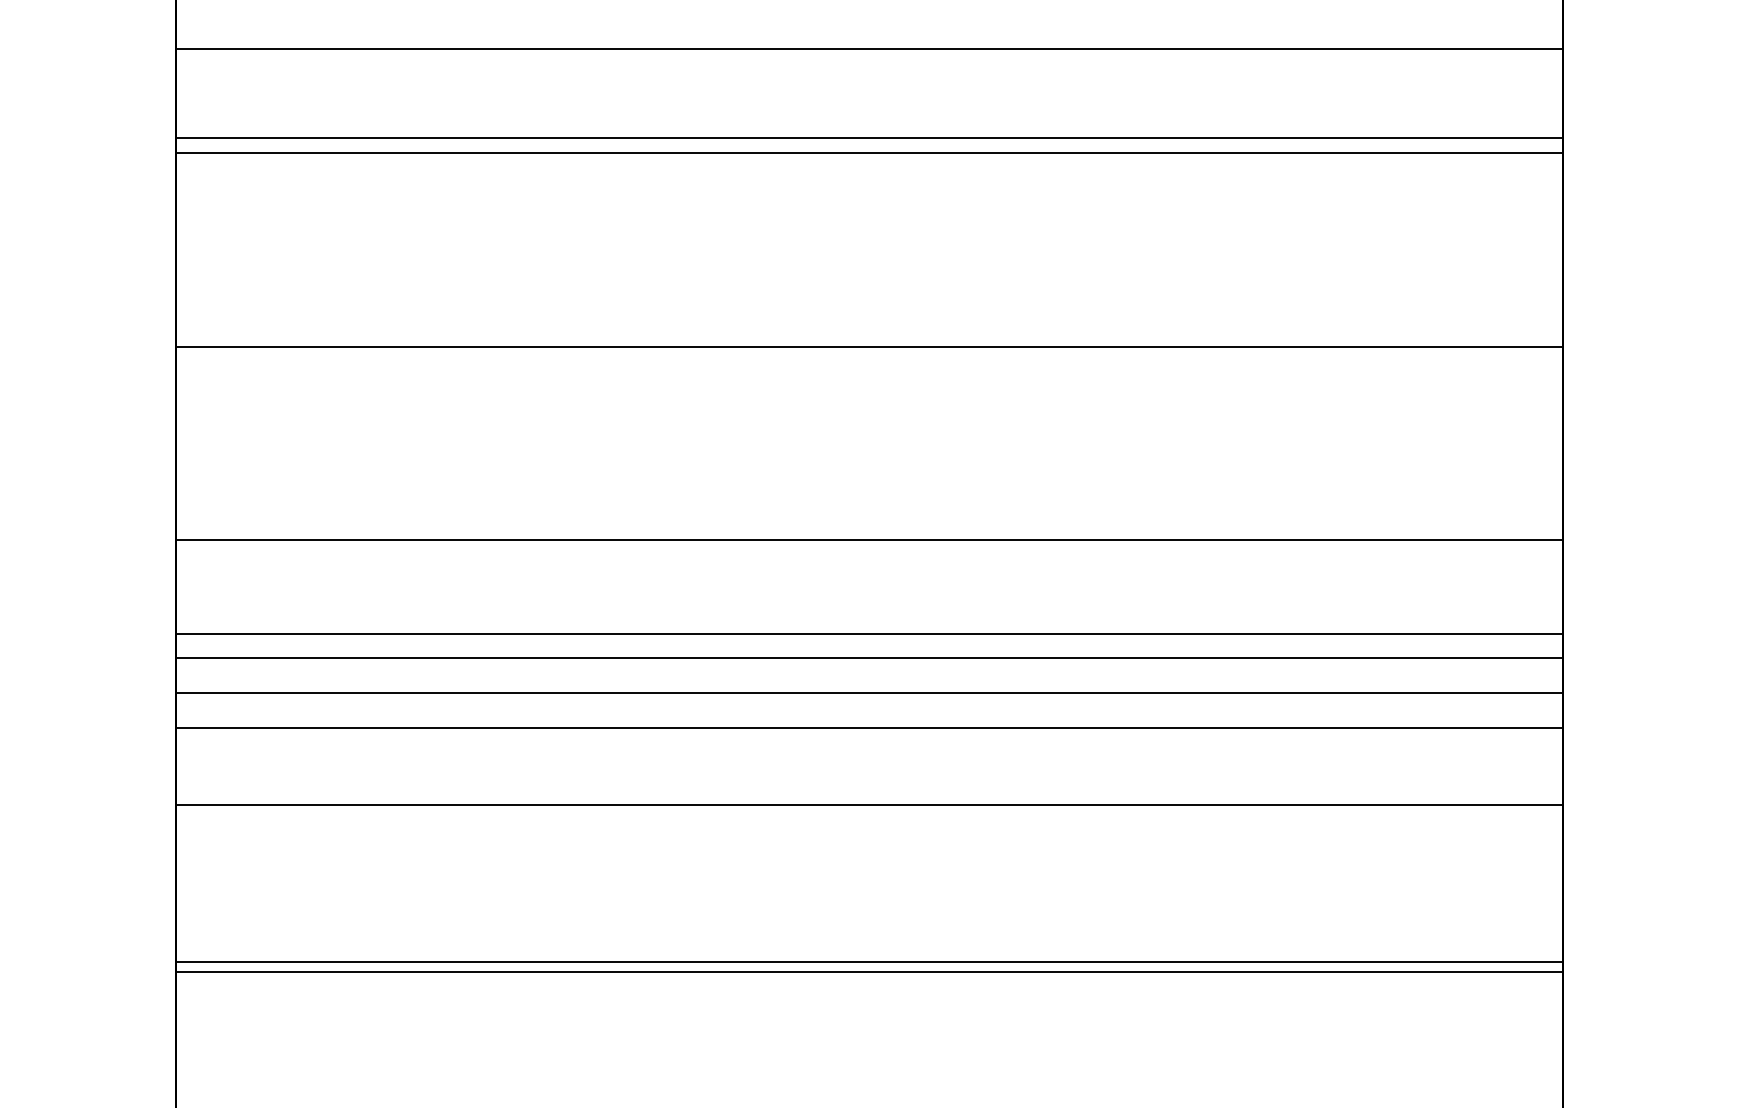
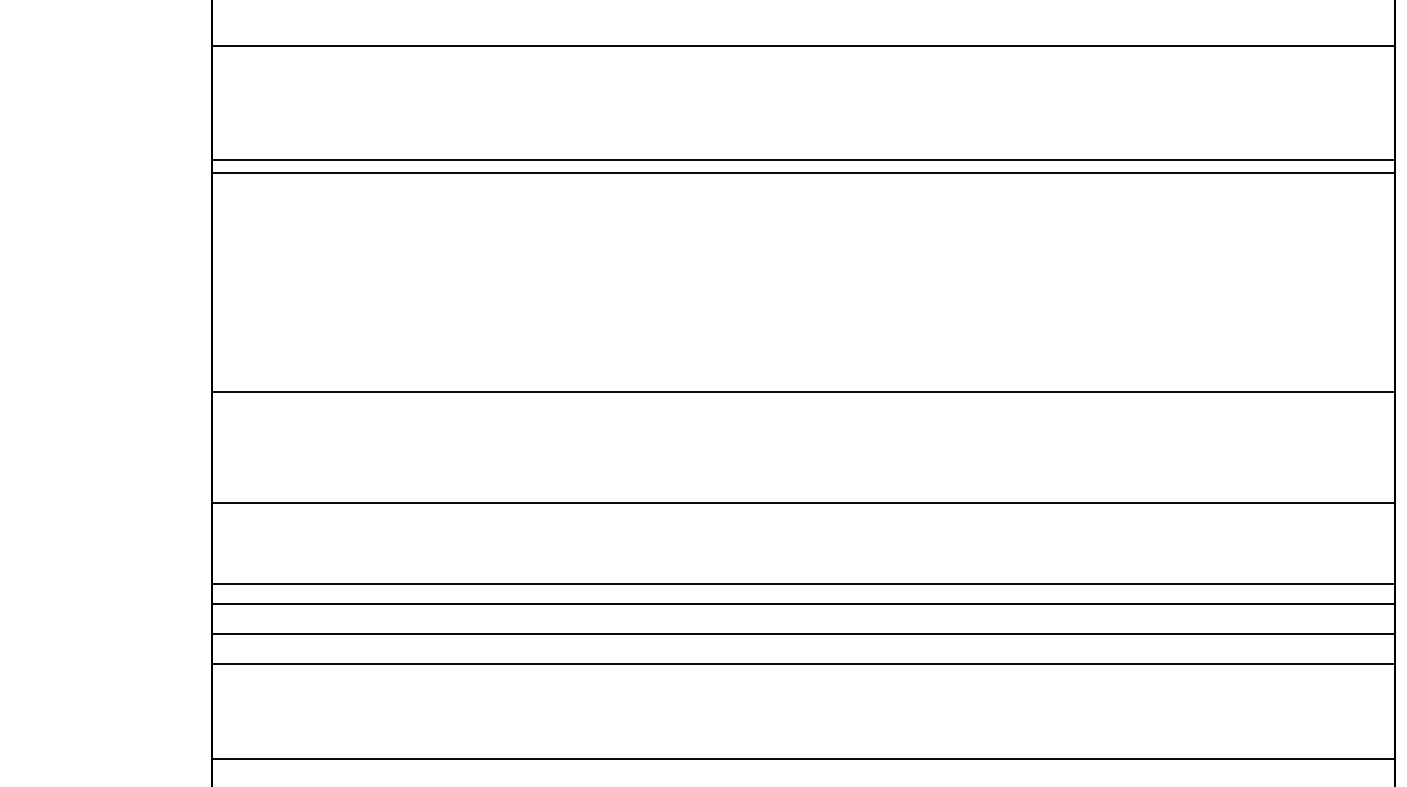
line: (869, 48) -> (803, 46), moved
line: (869, 346) -> (803, 391), moved
line: (869, 804) -> (803, 758), moved

